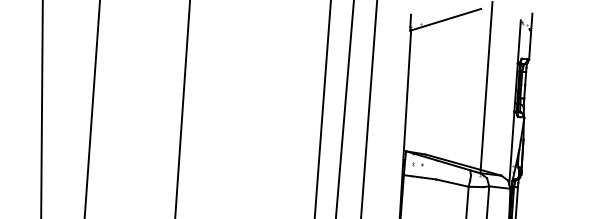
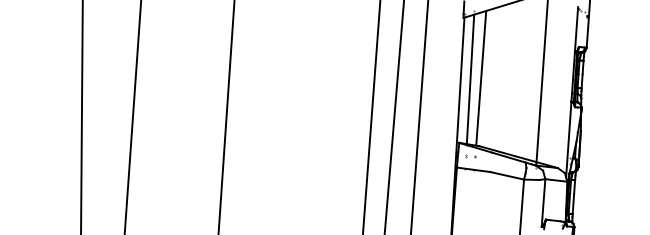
line: (427, 89) -> (481, 78), added
line: (416, 90) -> (470, 79), added

